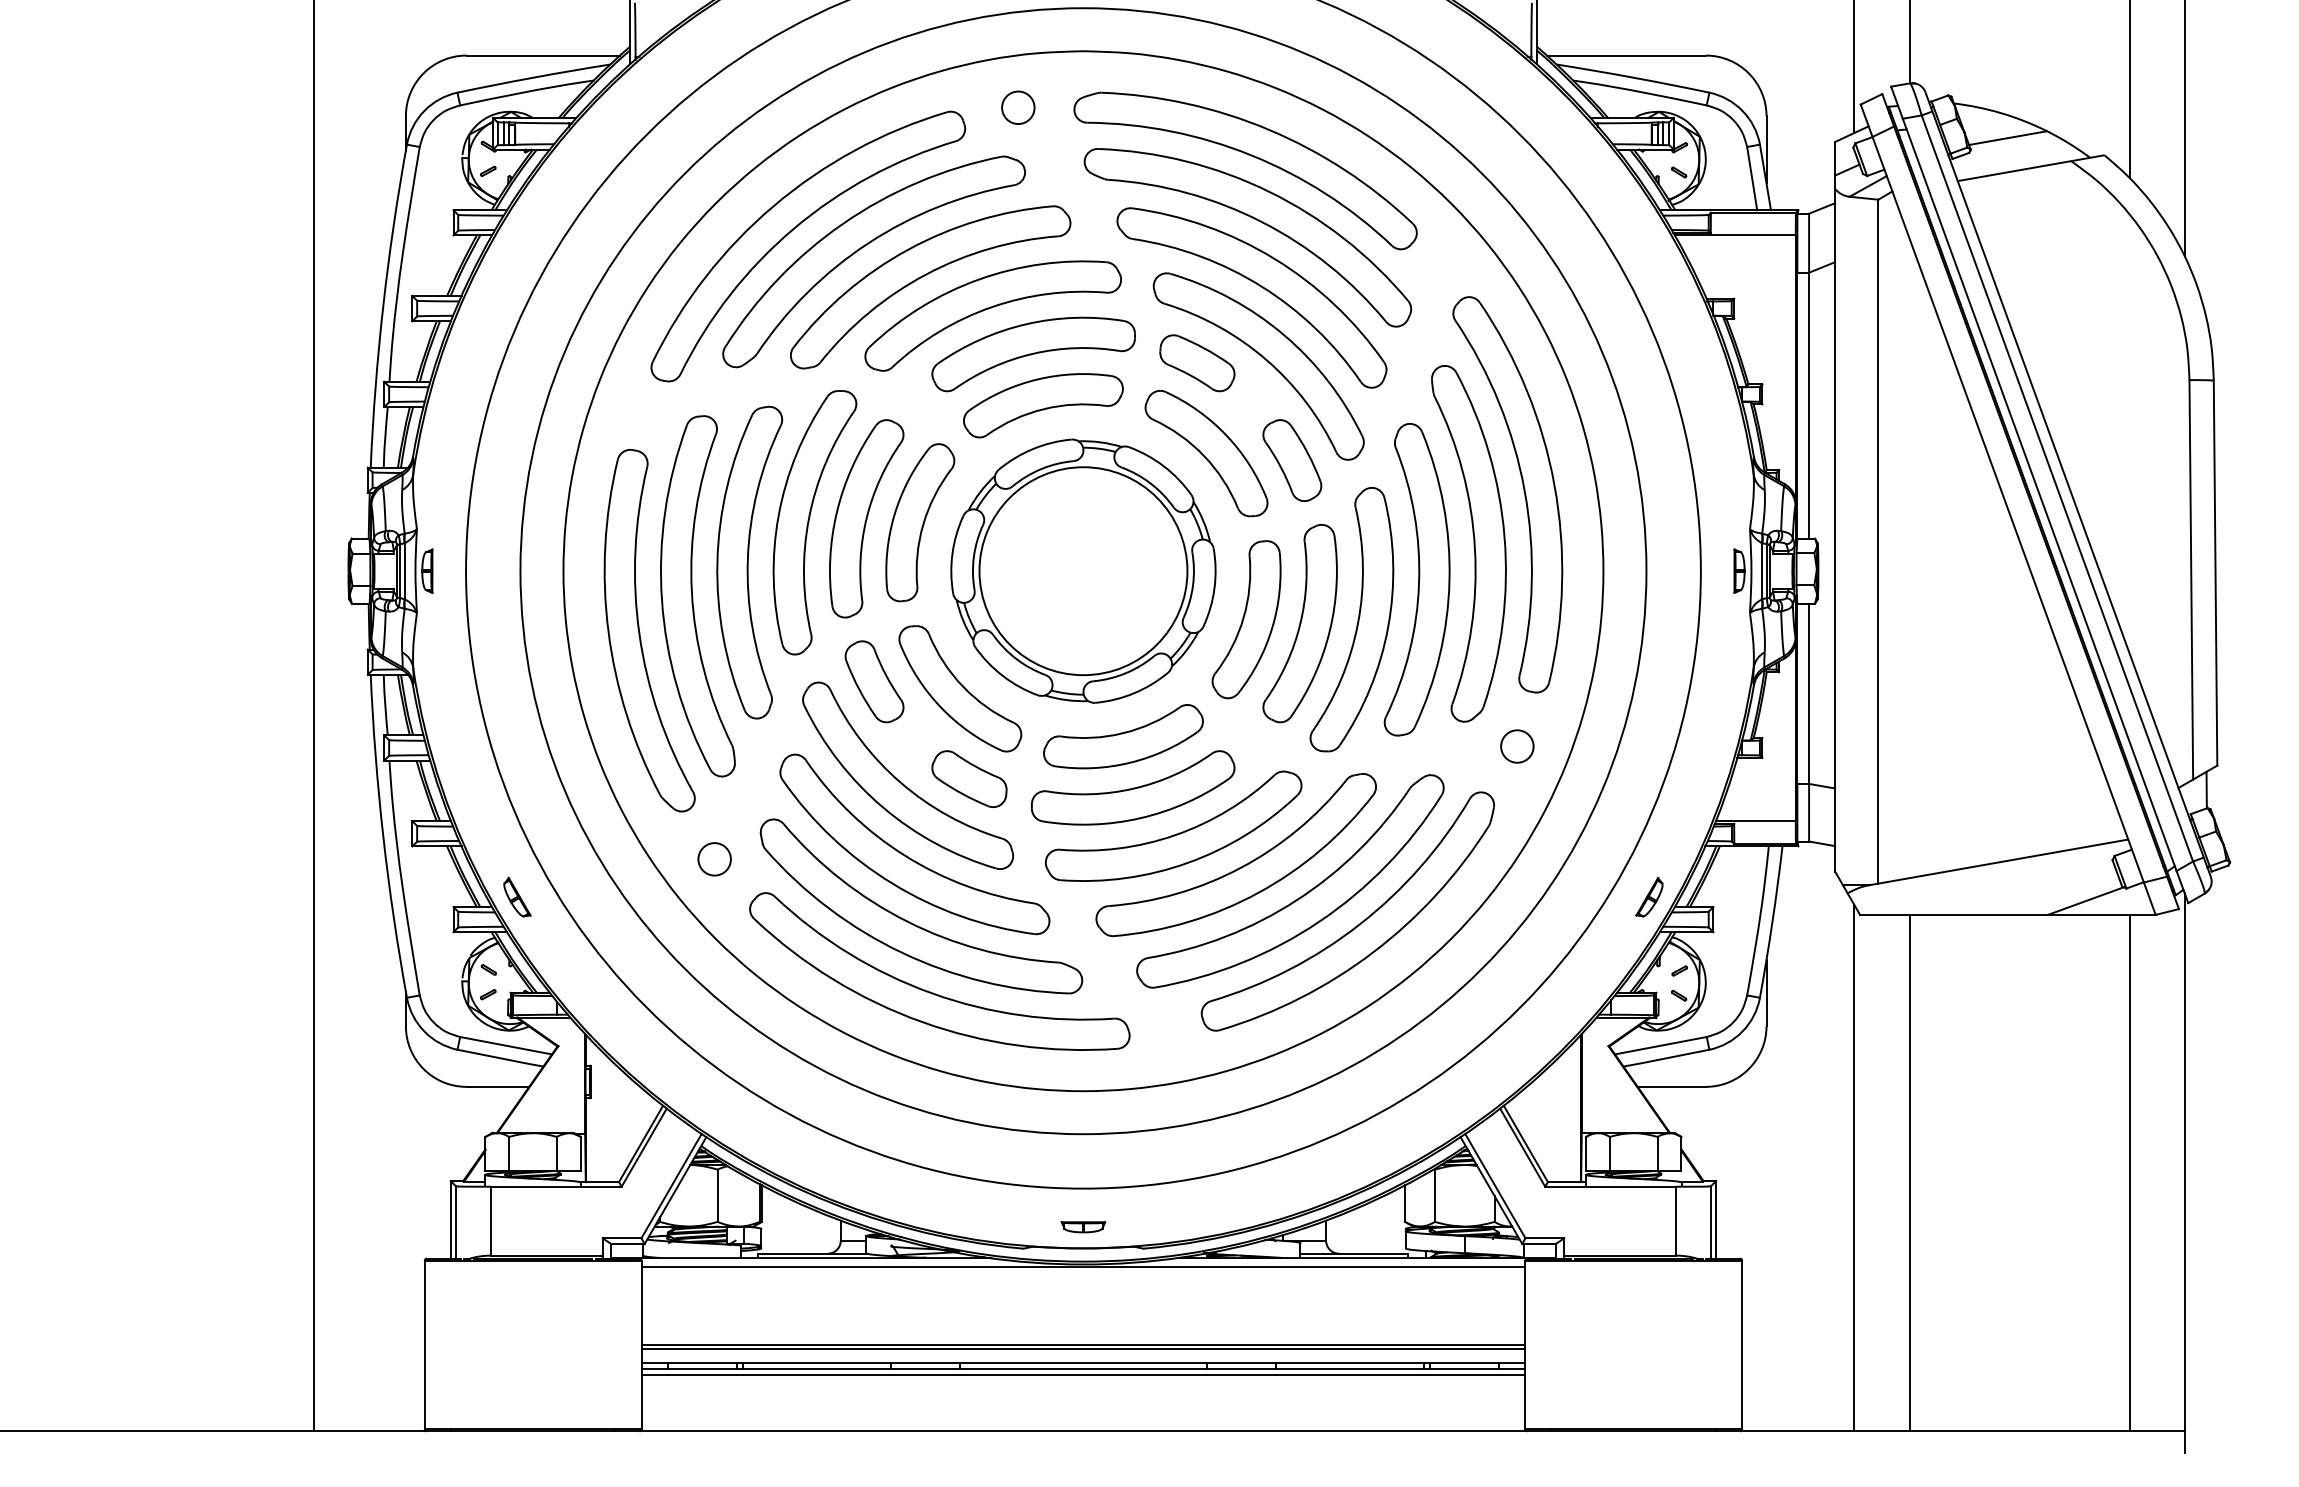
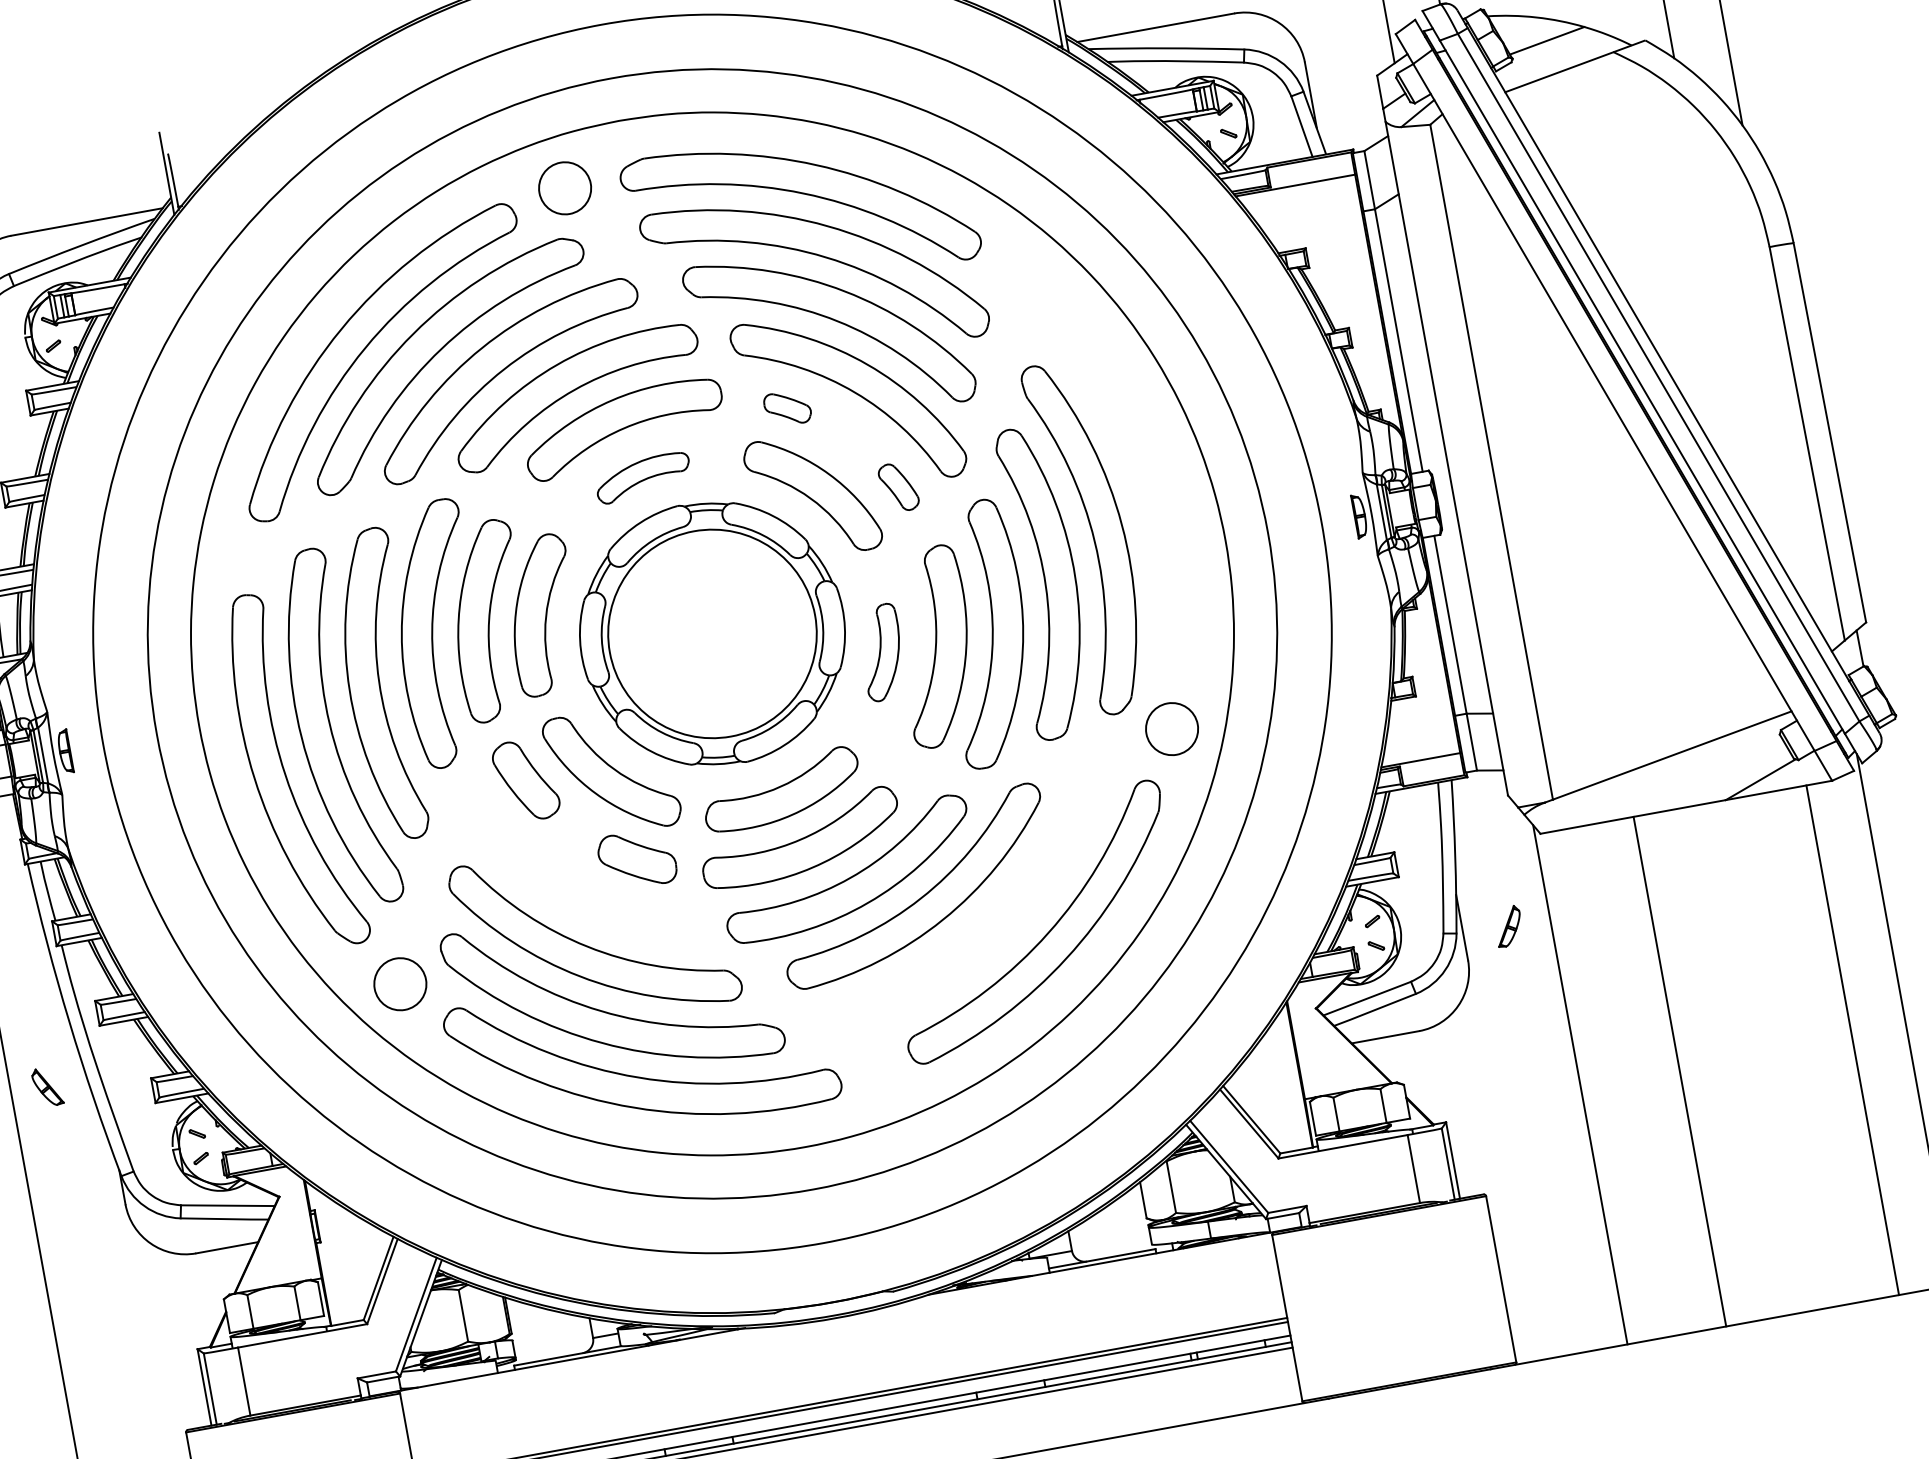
circle: (1018, 107) -> (565, 188), size x1.6
part: (1197, 363) -> (787, 408), size x0.6
part: (1043, 405) -> (643, 477), size x0.6
part: (1292, 460) -> (898, 487), size x0.6
part: (1523, 491) -> (1132, 476), removed
part: (1246, 619) -> (882, 652), size x0.6
circle: (1517, 746) -> (1172, 729), size x1.6
part: (902, 782) -> (571, 874), removed
circle: (714, 859) -> (400, 984), size x1.6
part: (517, 896) -> (47, 1086), moved
part: (1649, 896) -> (1508, 925), moved
part: (1298, 897) -> (983, 917), removed
line: (1909, 1172) -> (1679, 1071), moved
part: (1083, 1227) -> (830, 1281), removed
line: (1083, 1266) -> (837, 1319), removed

